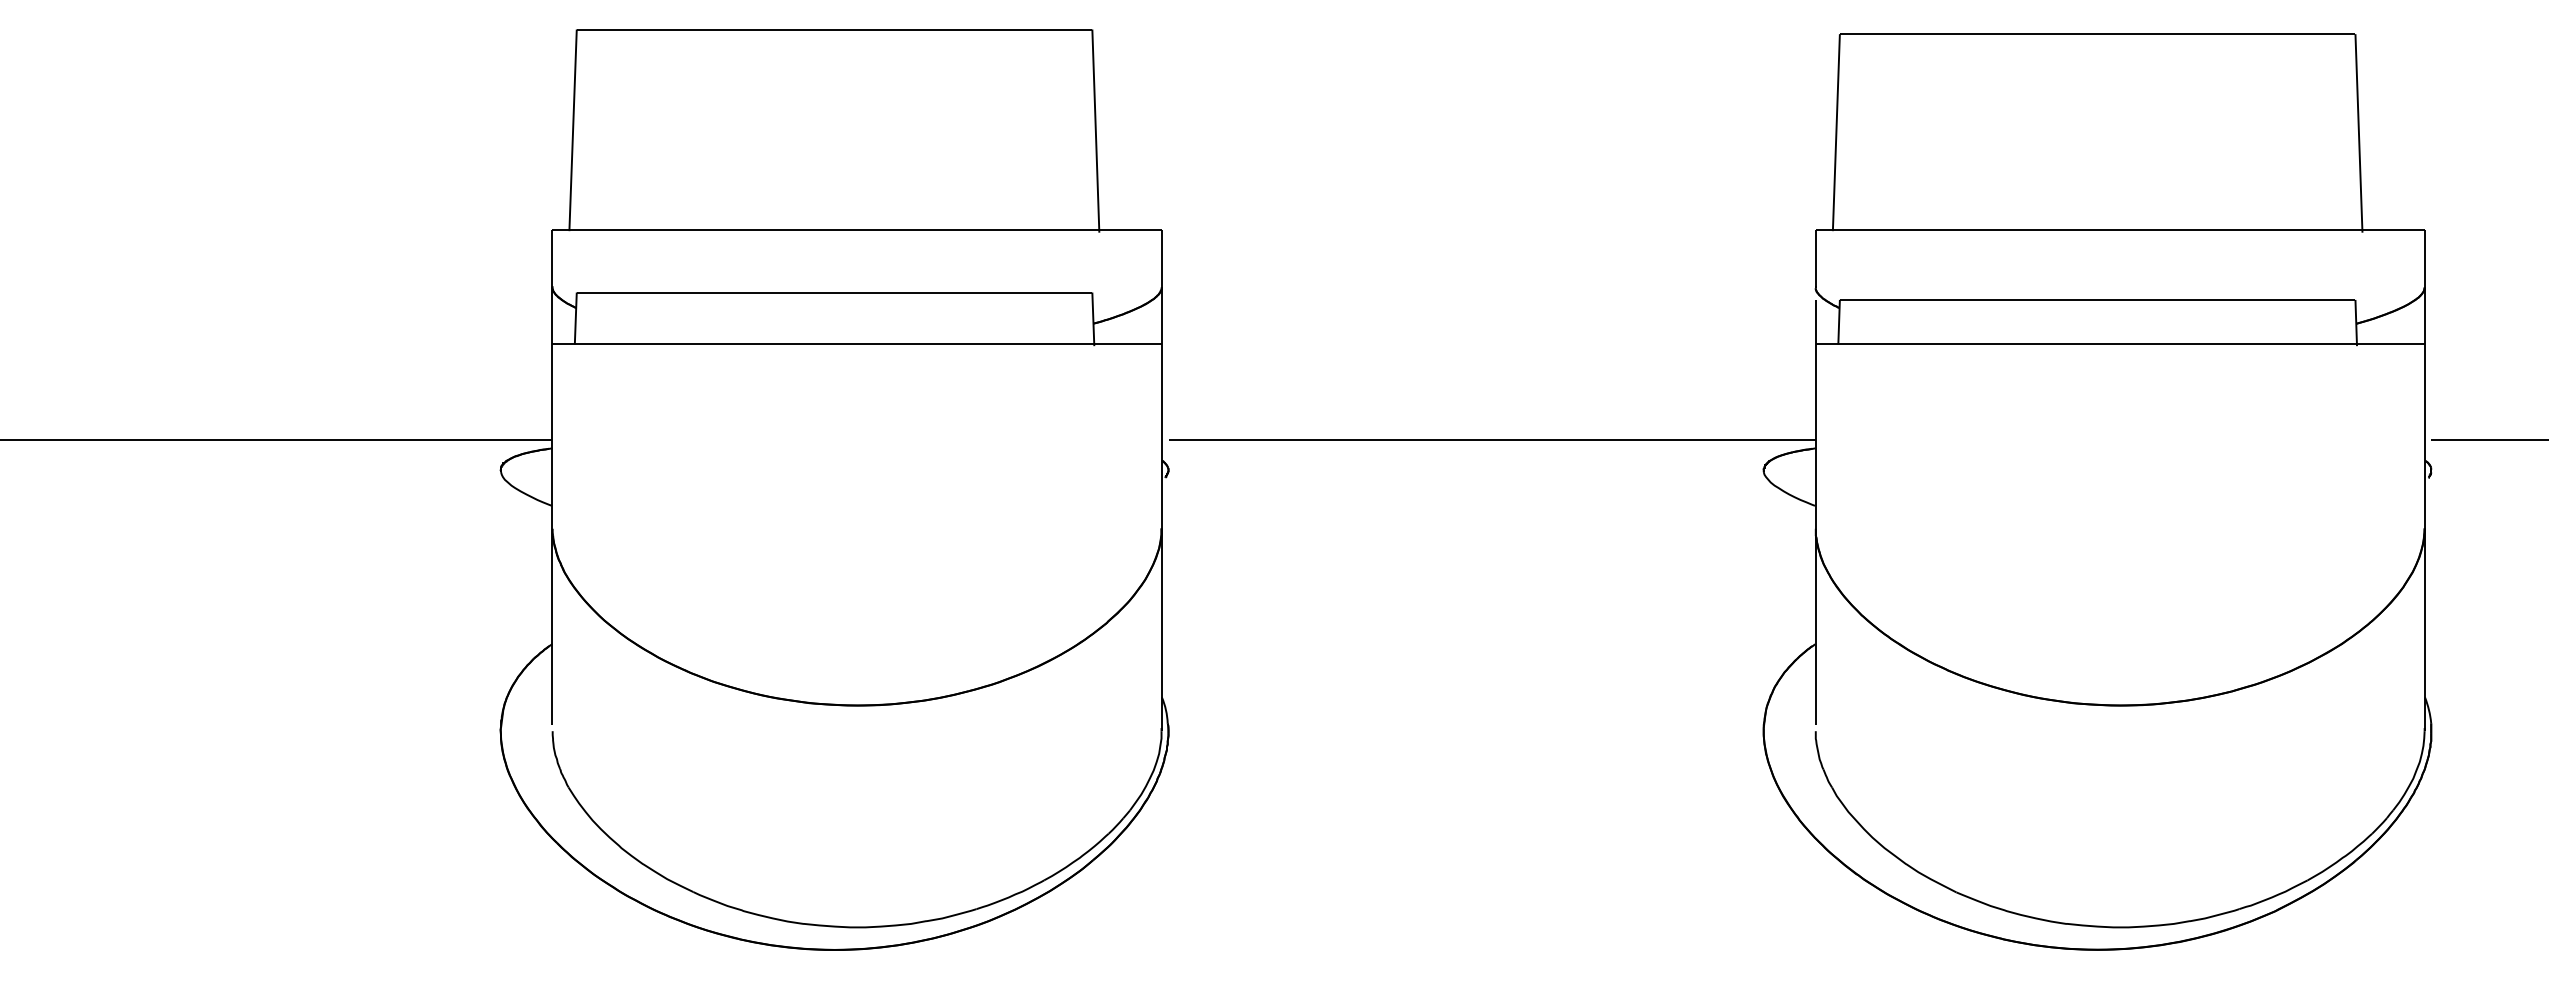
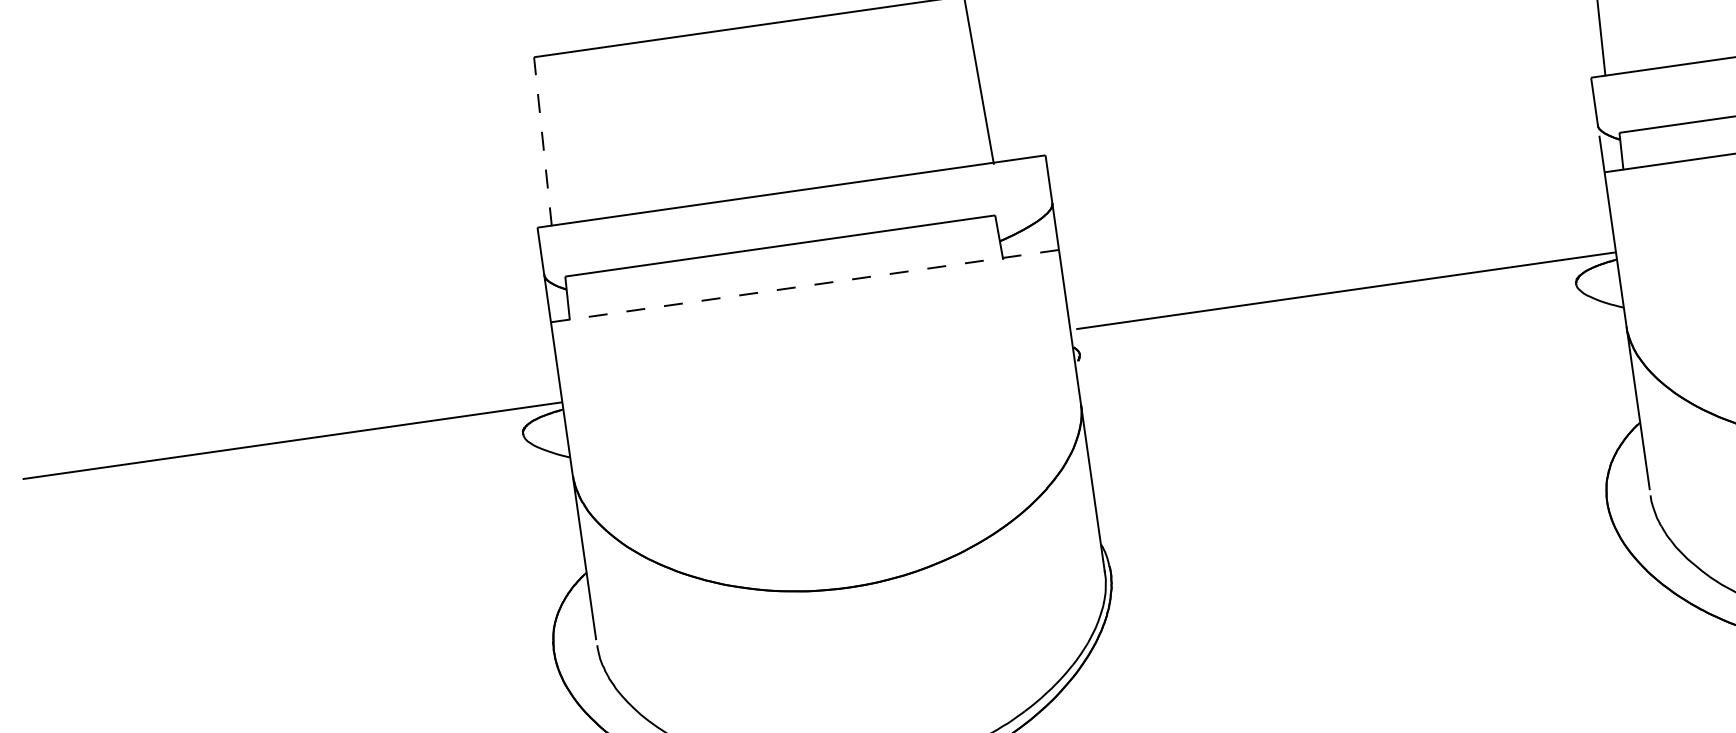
line: (573, 130) -> (543, 141), solid -> dashed
line: (856, 343) -> (804, 285), solid -> dashed

